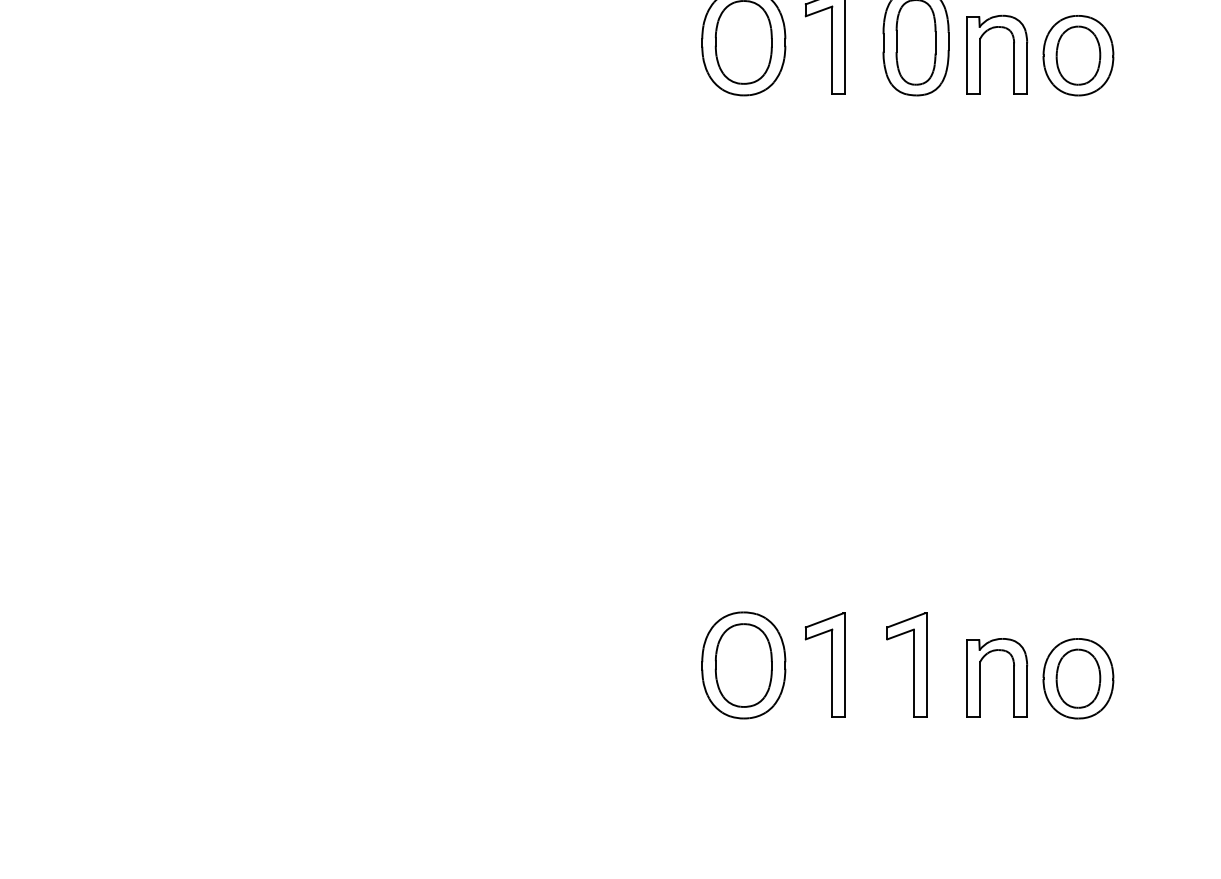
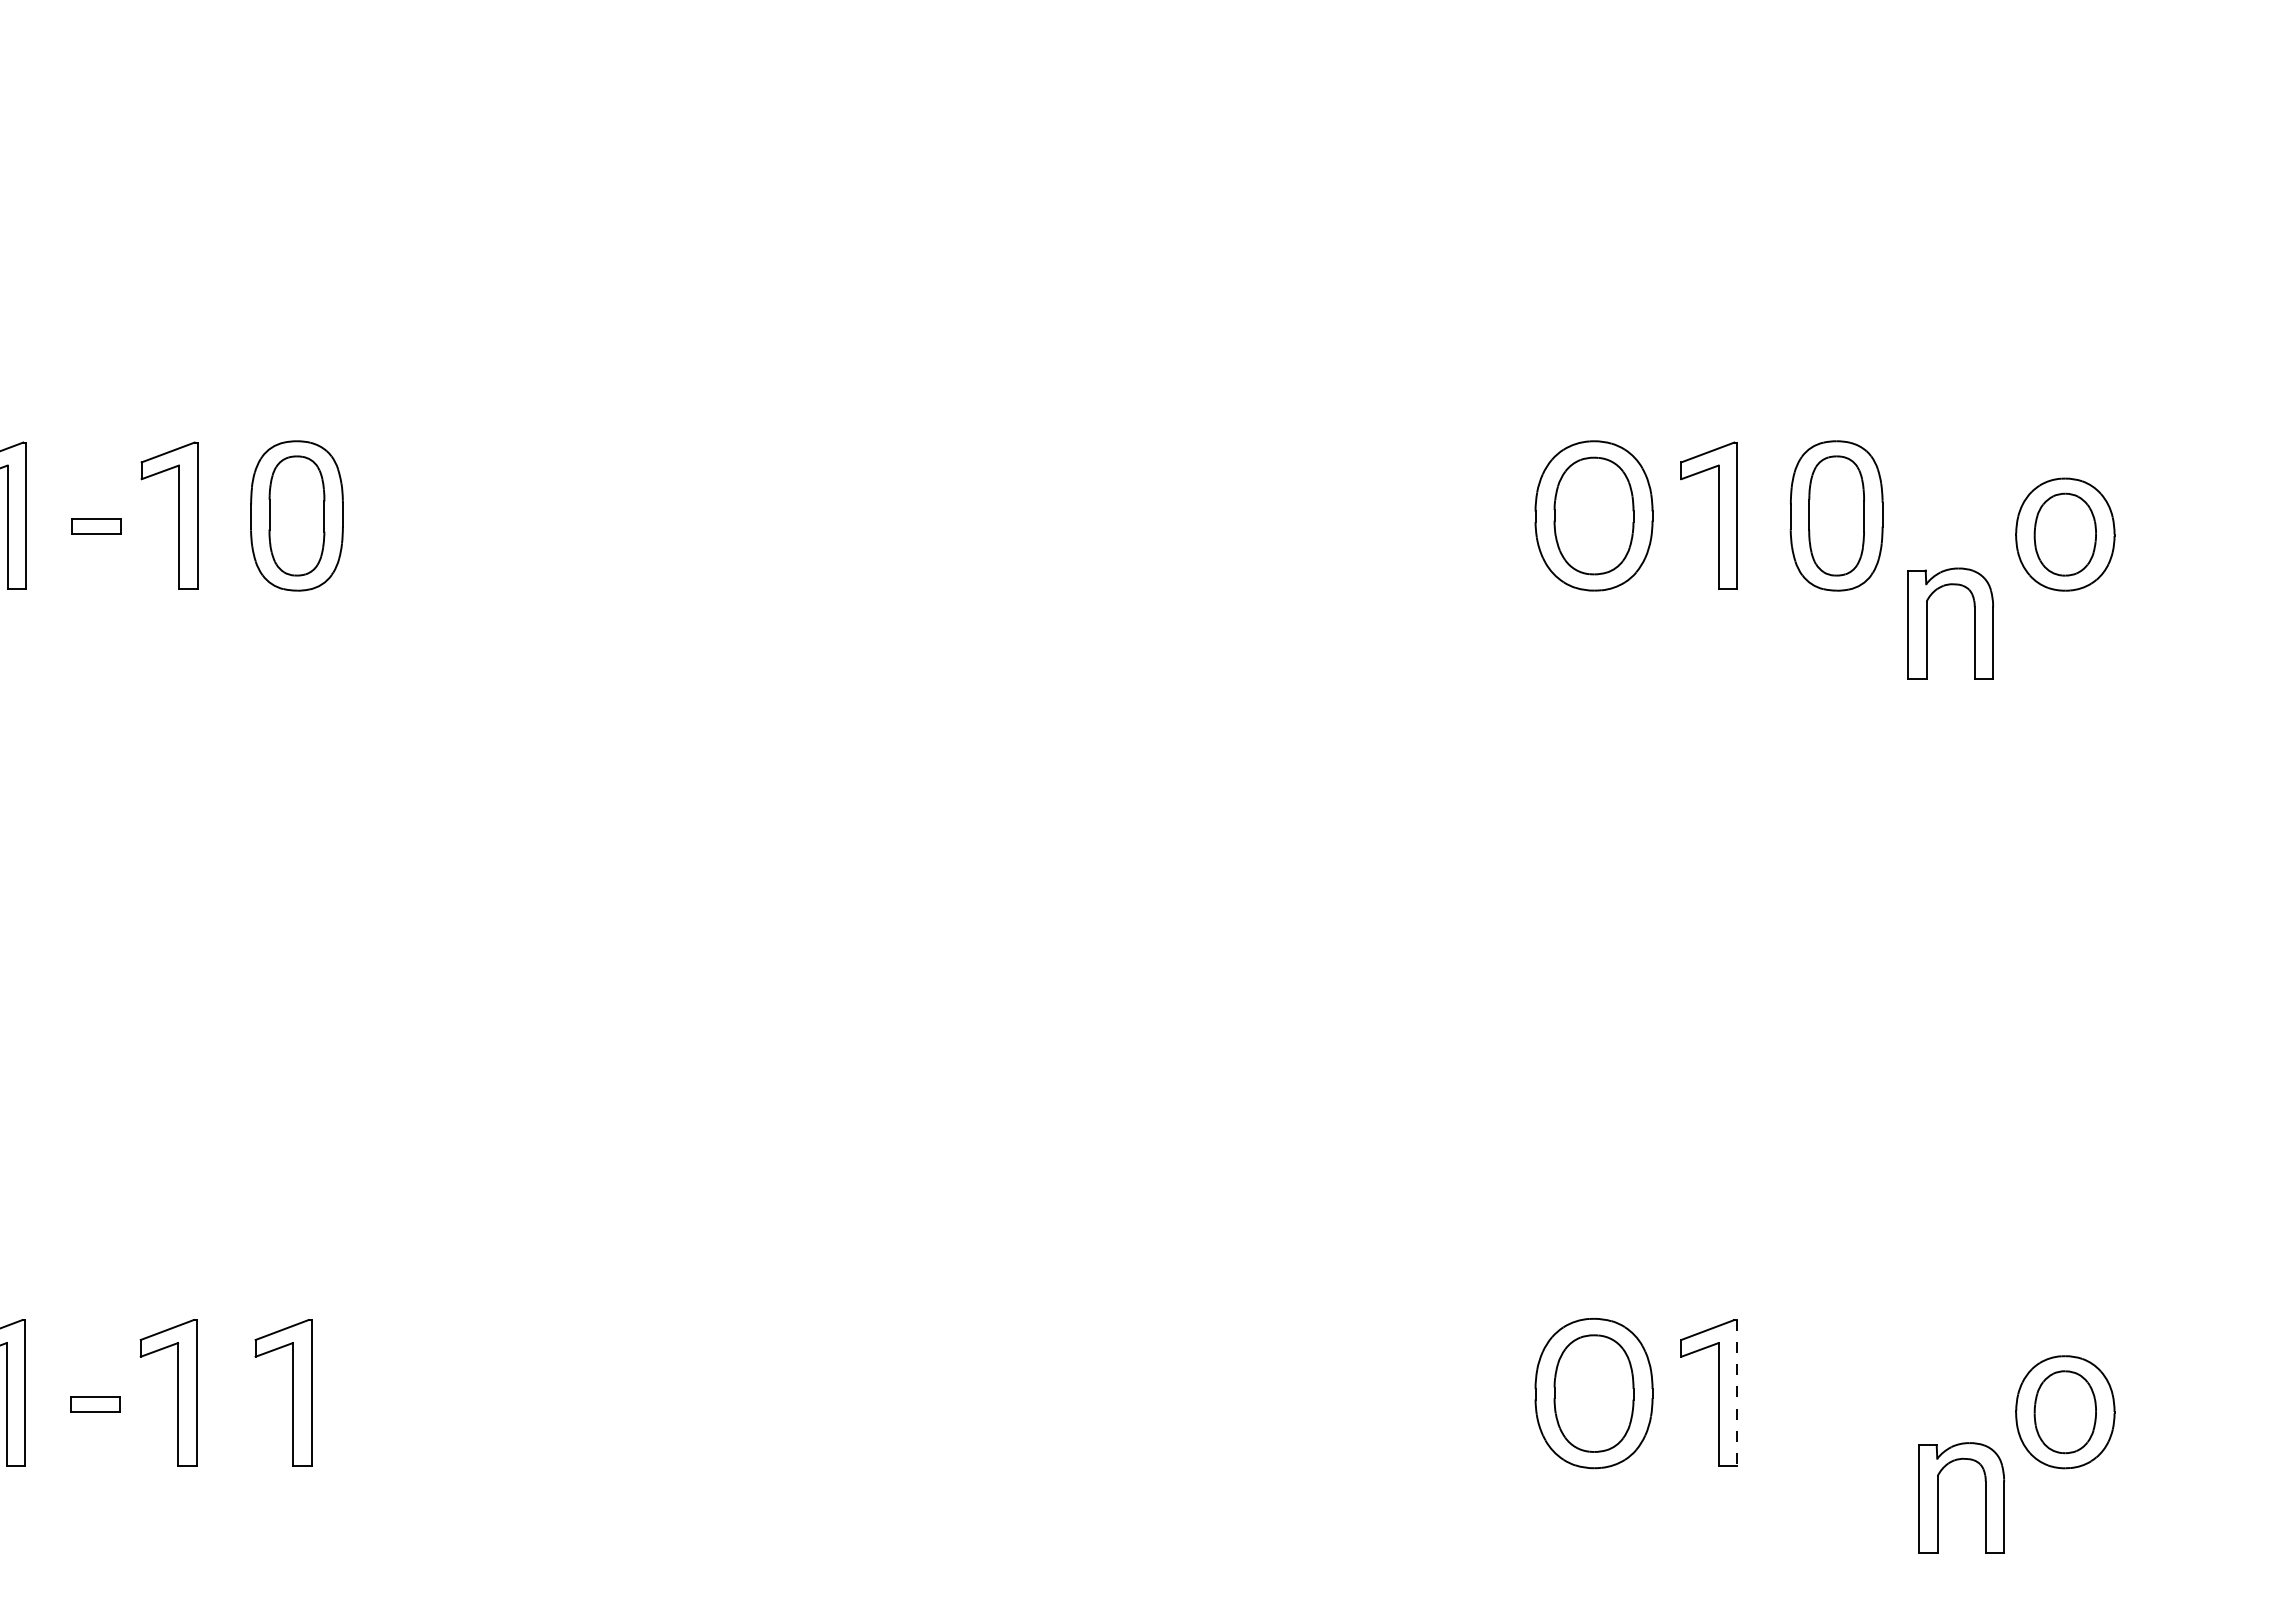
part: (980, 54) -> (1927, 623), moved
part: (913, 664) -> (1833, 1392), removed
line: (845, 665) -> (1737, 1393), solid -> dashed
part: (980, 677) -> (1938, 1497), moved

